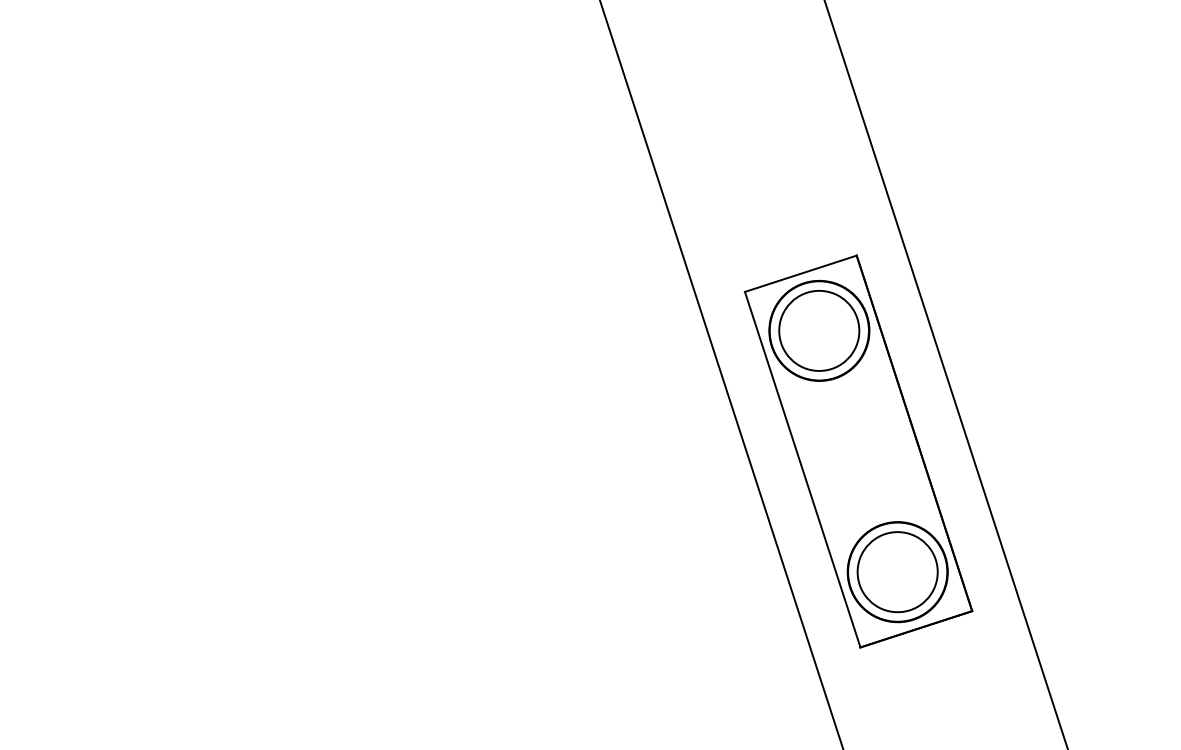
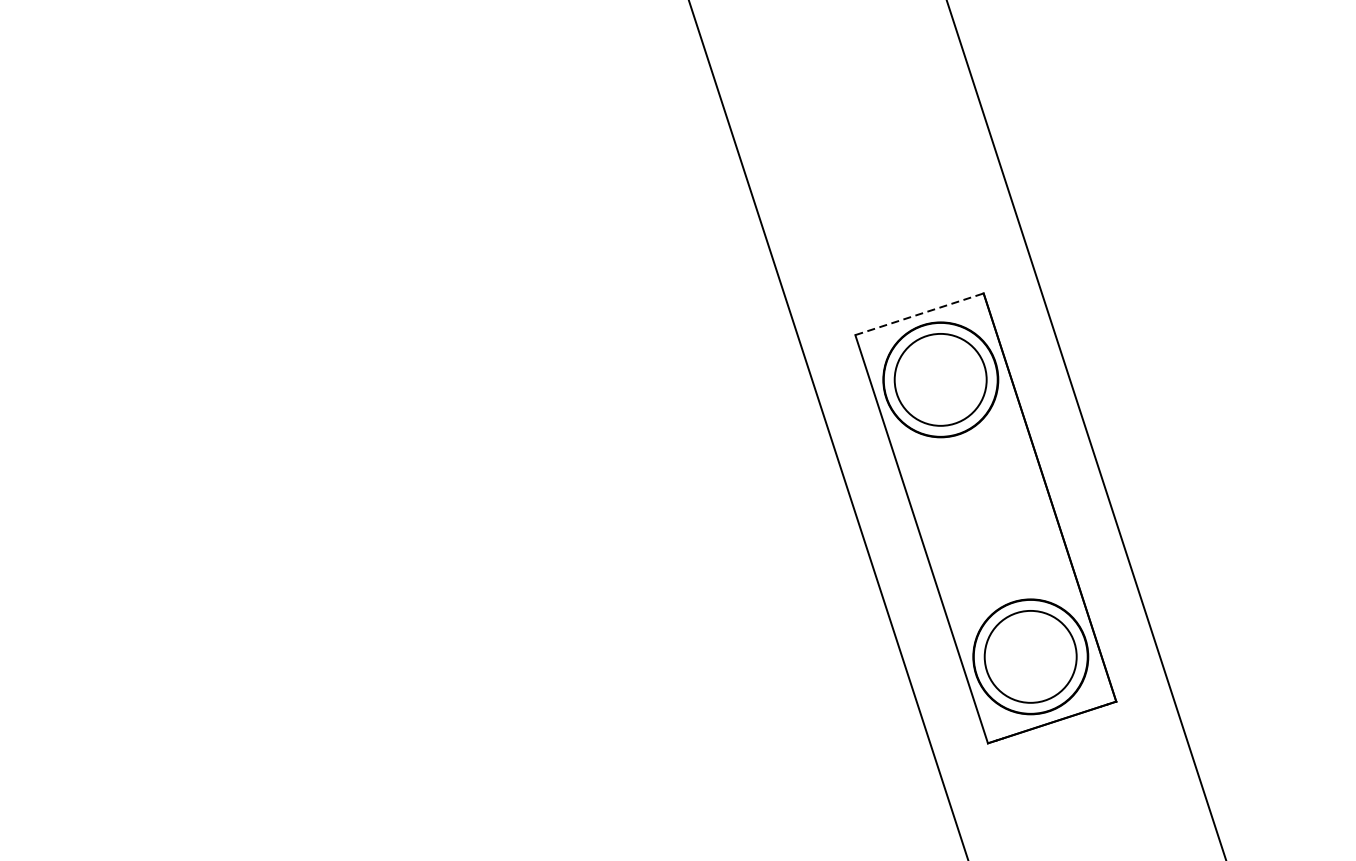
line: (800, 273) -> (919, 313), solid -> dashed

